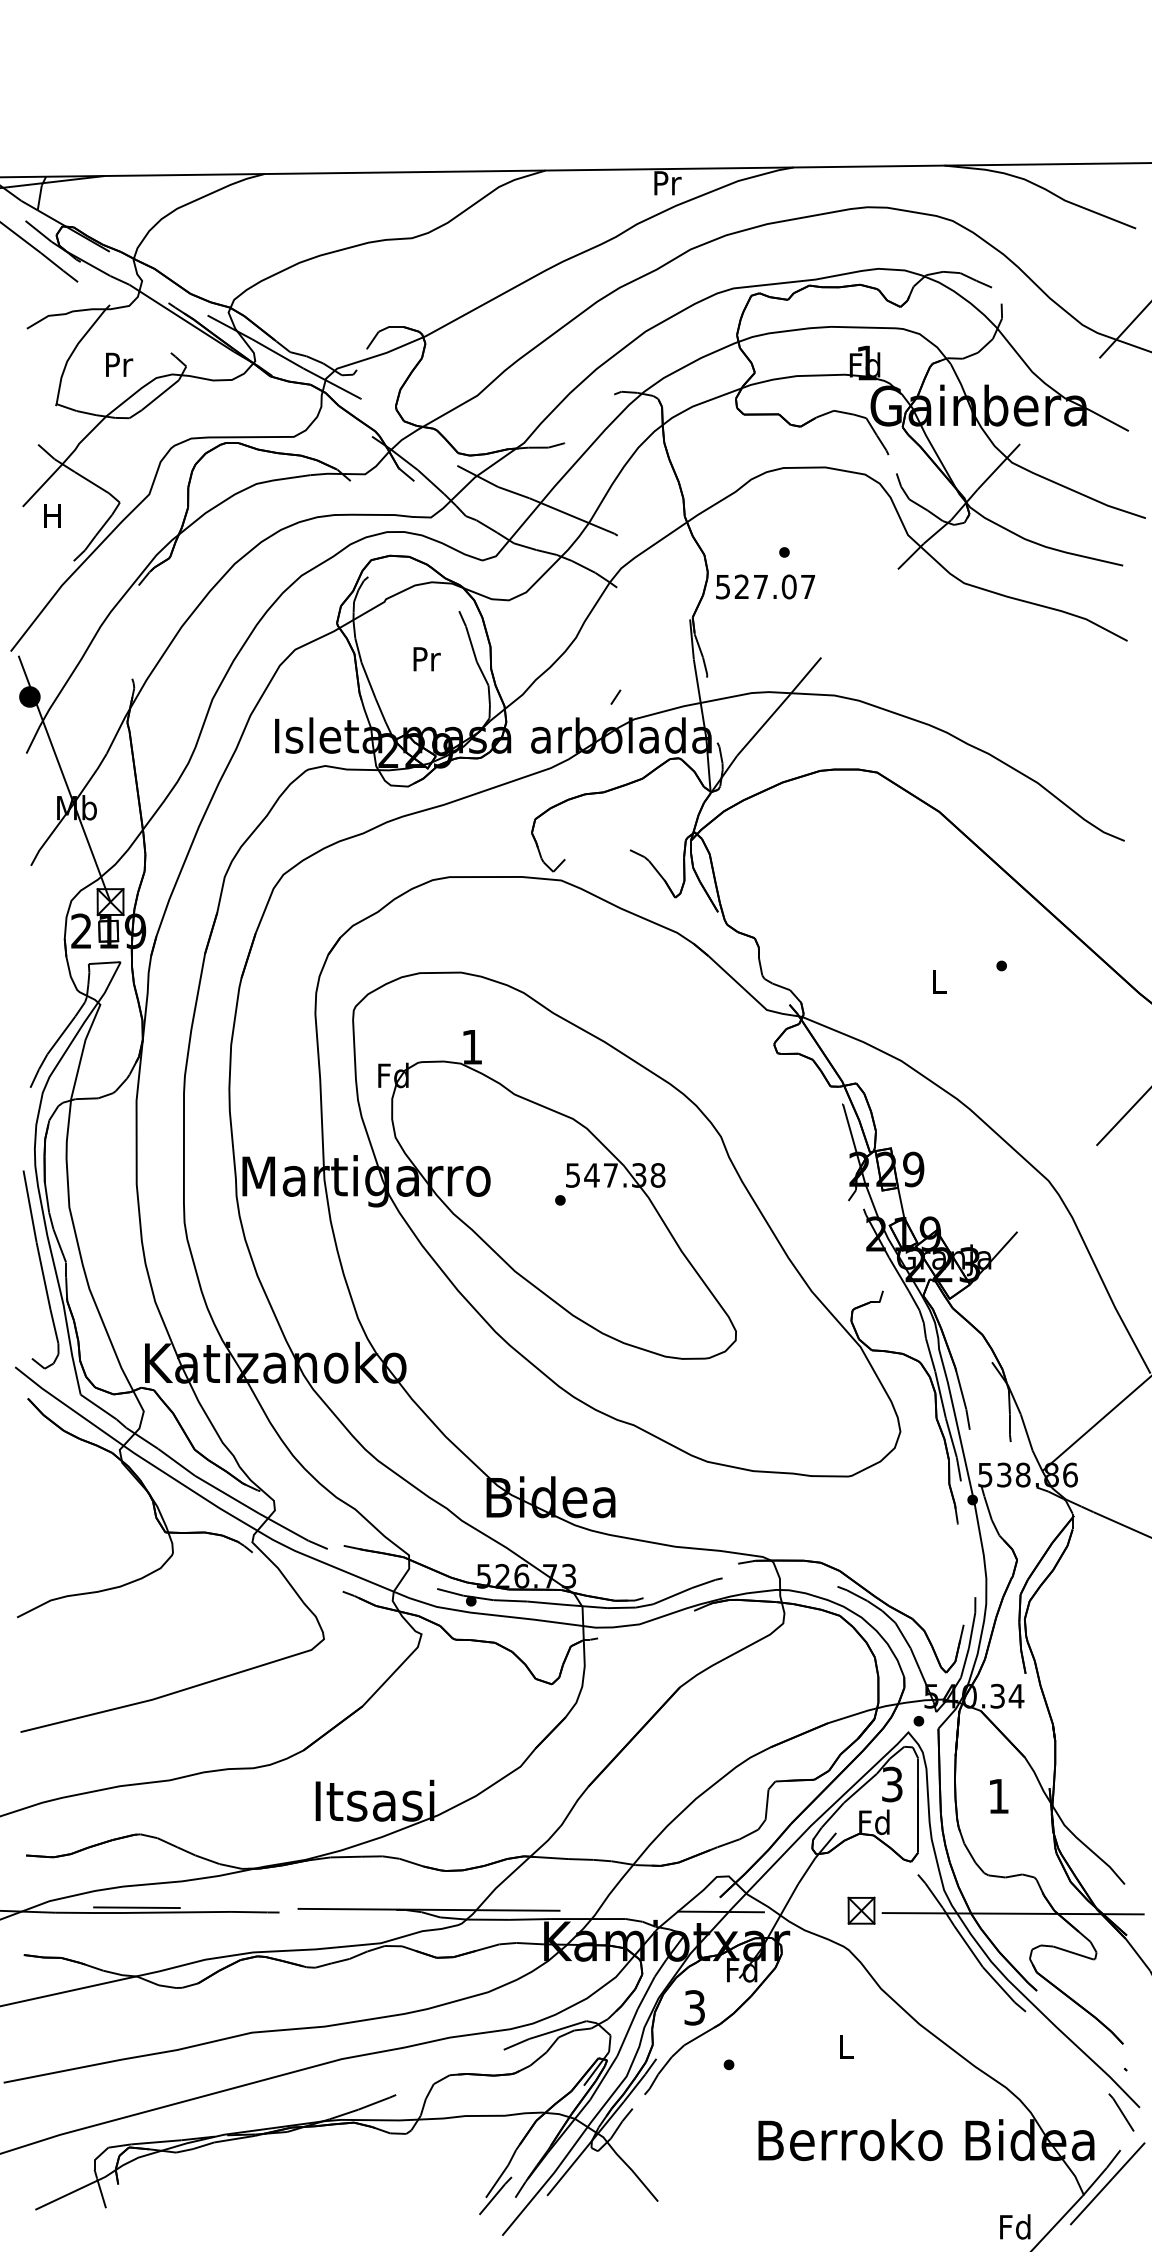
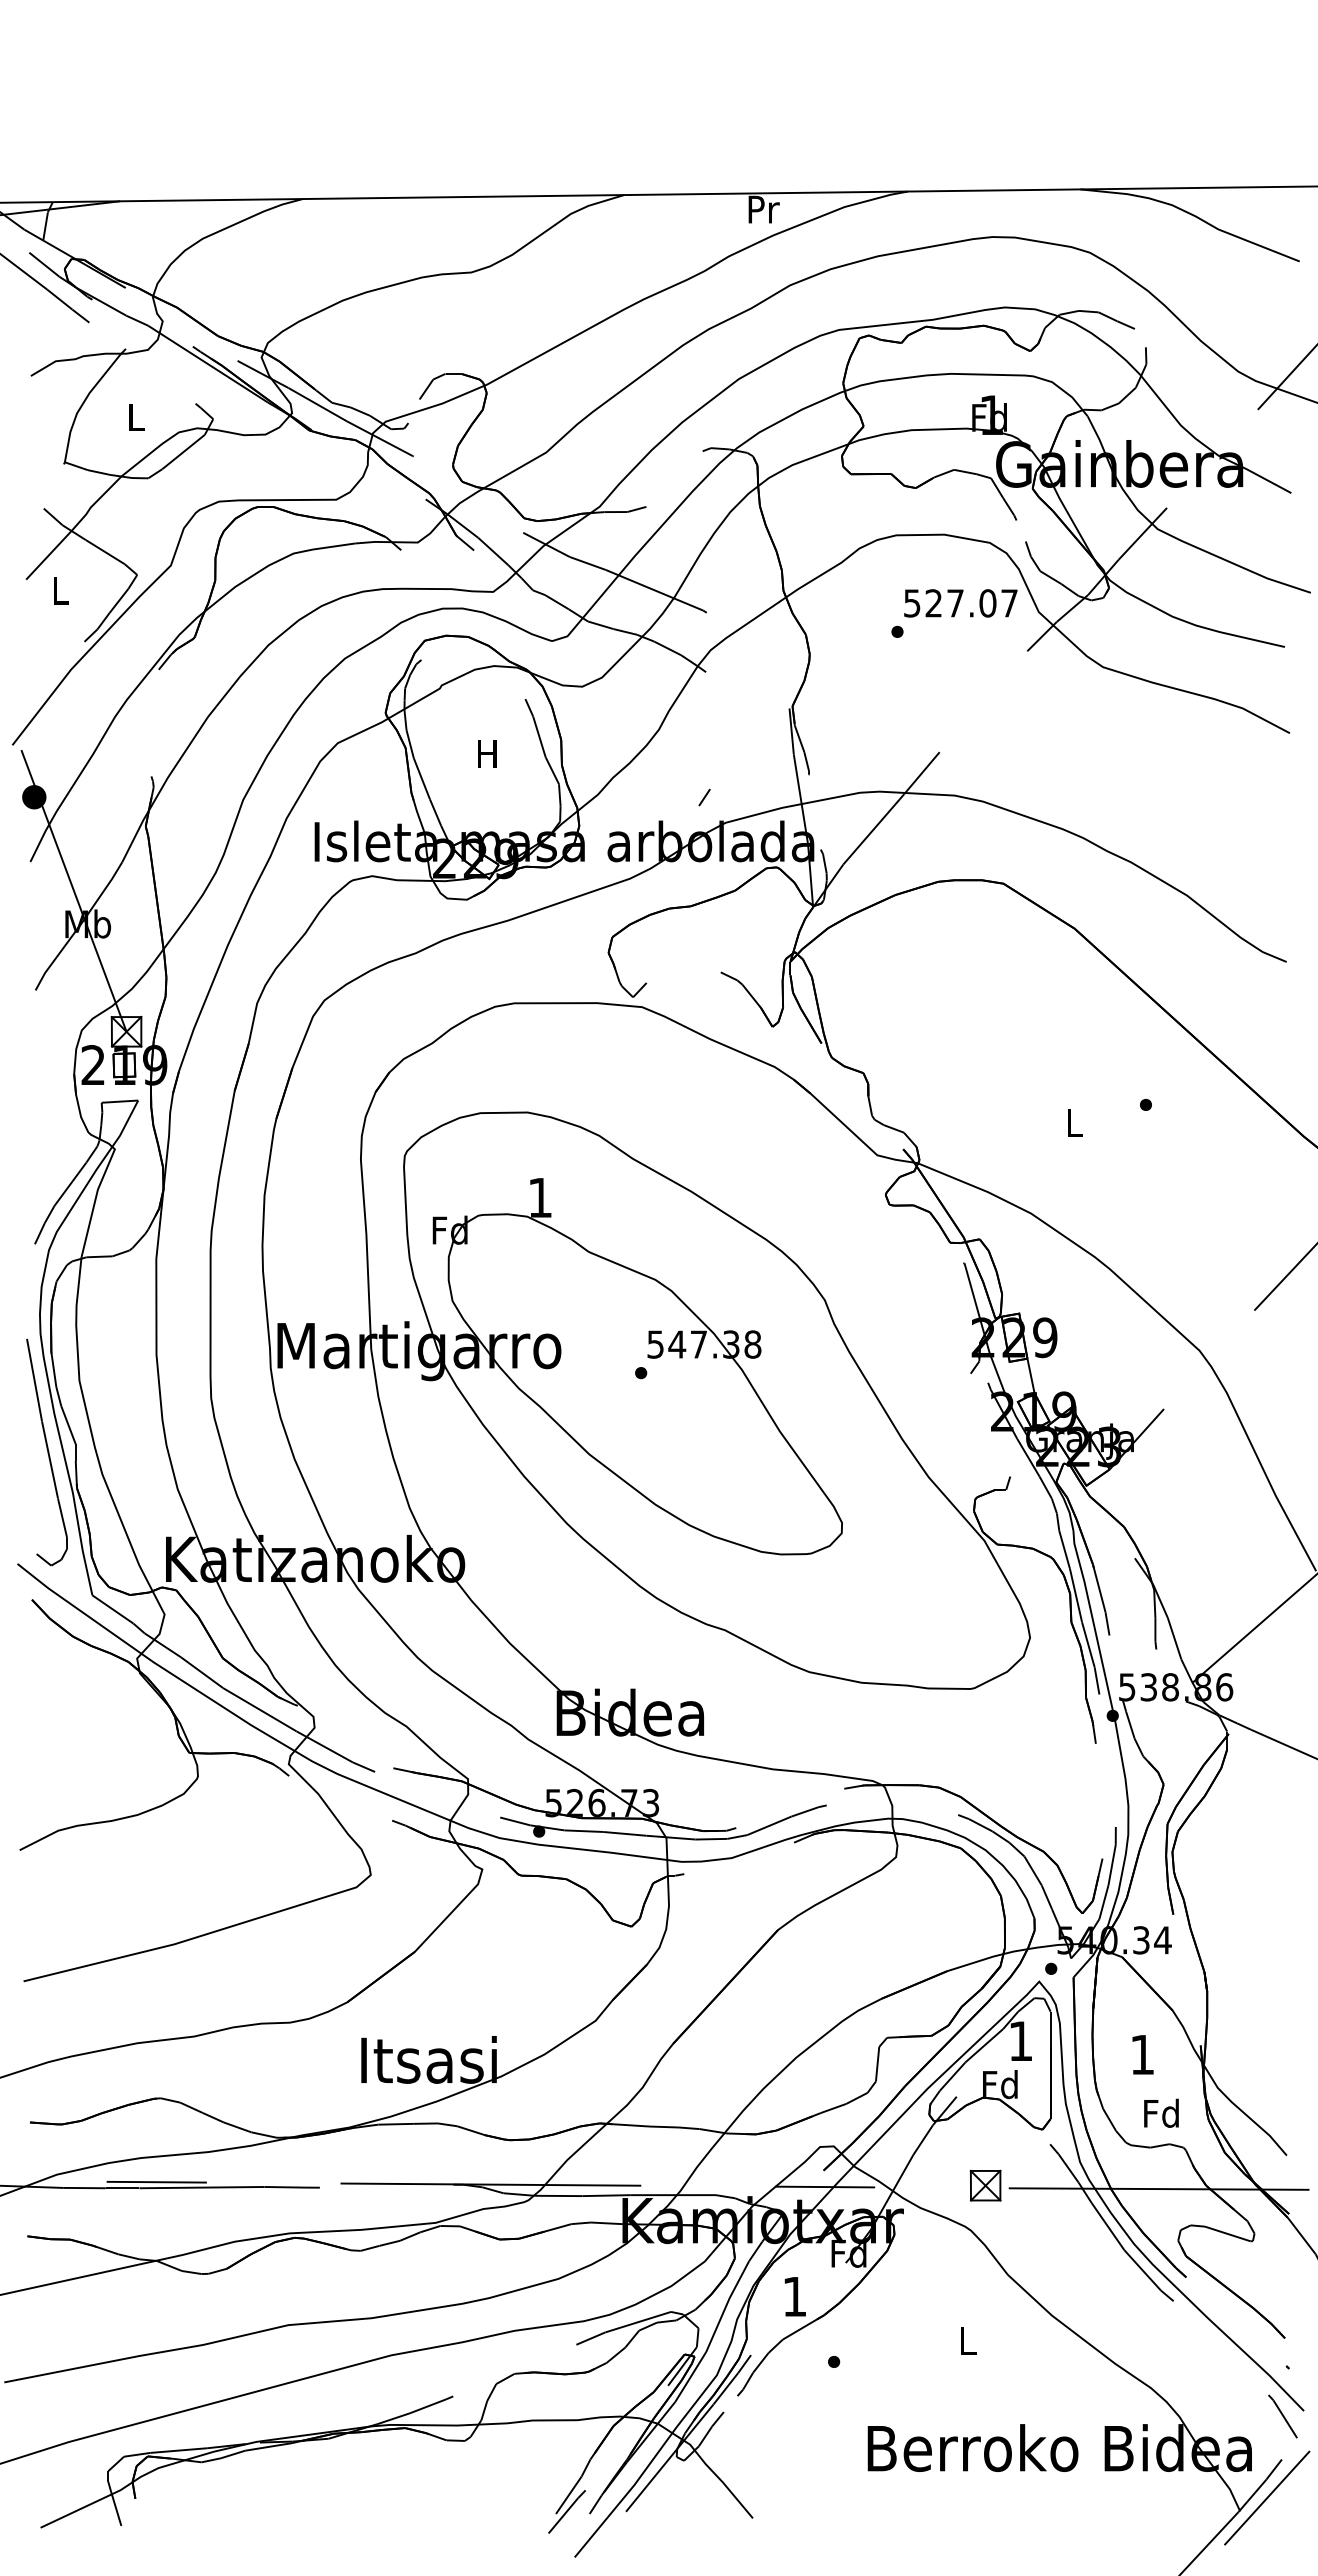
text: (119, 365) -> (136, 417), Pr -> L
text: (51, 516) -> (59, 590), H -> L
text: (765, 587) -> (960, 603), moved
text: (426, 658) -> (488, 753), Pr -> H
text: (892, 1784) -> (1020, 2041), 3 -> 1
text: (694, 2007) -> (794, 2296), 3 -> 1
text: (1015, 2226) -> (1161, 2112), moved

